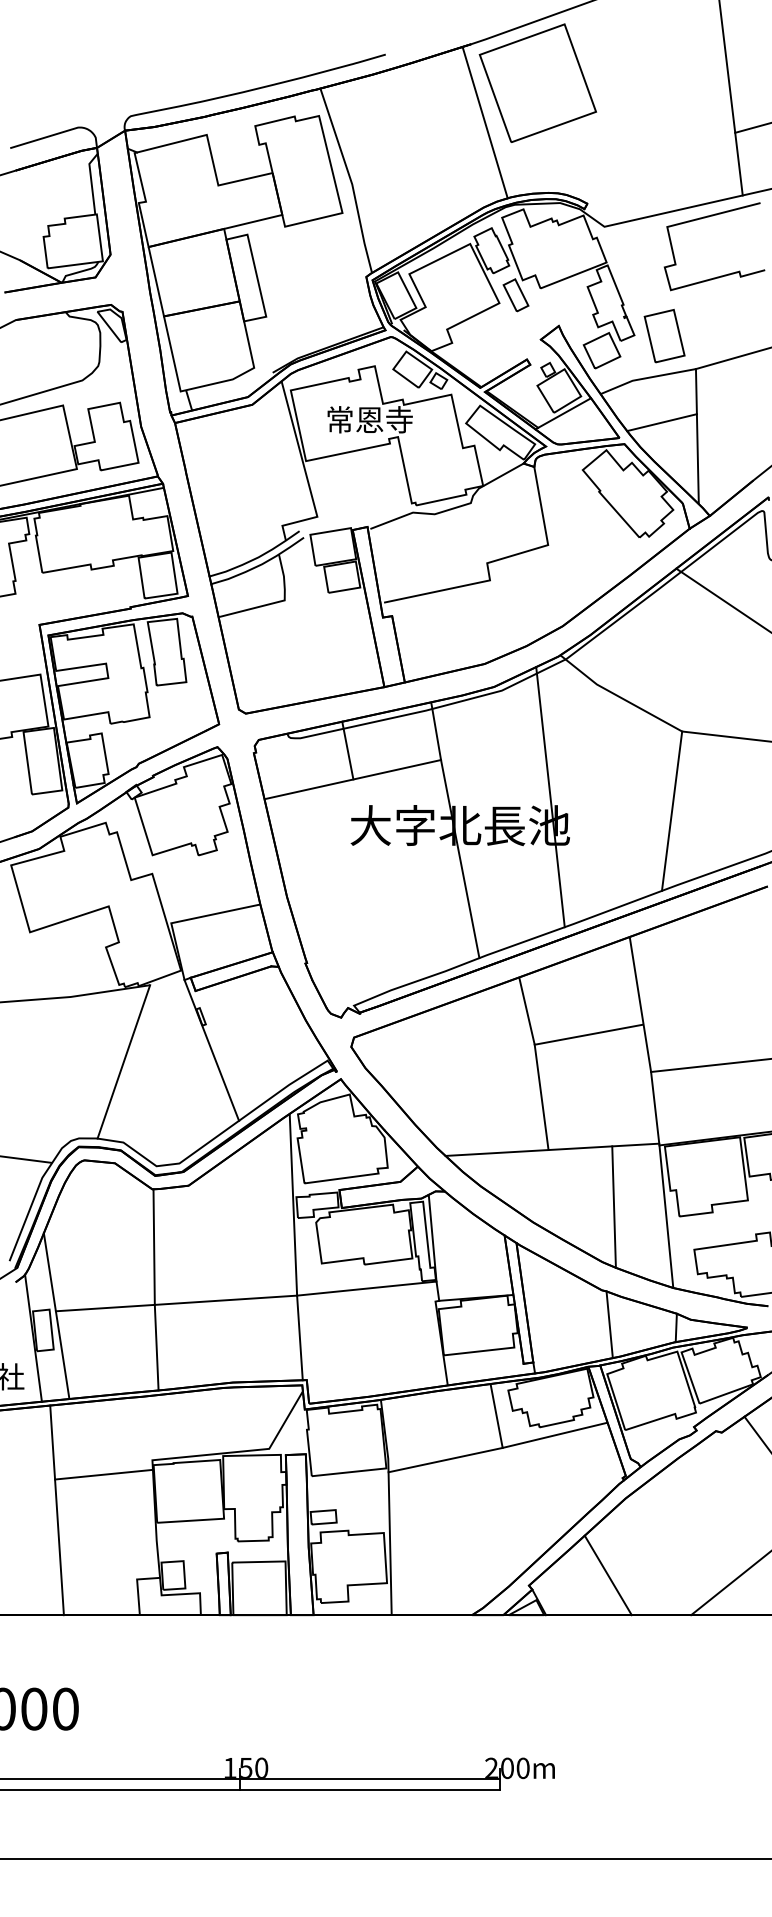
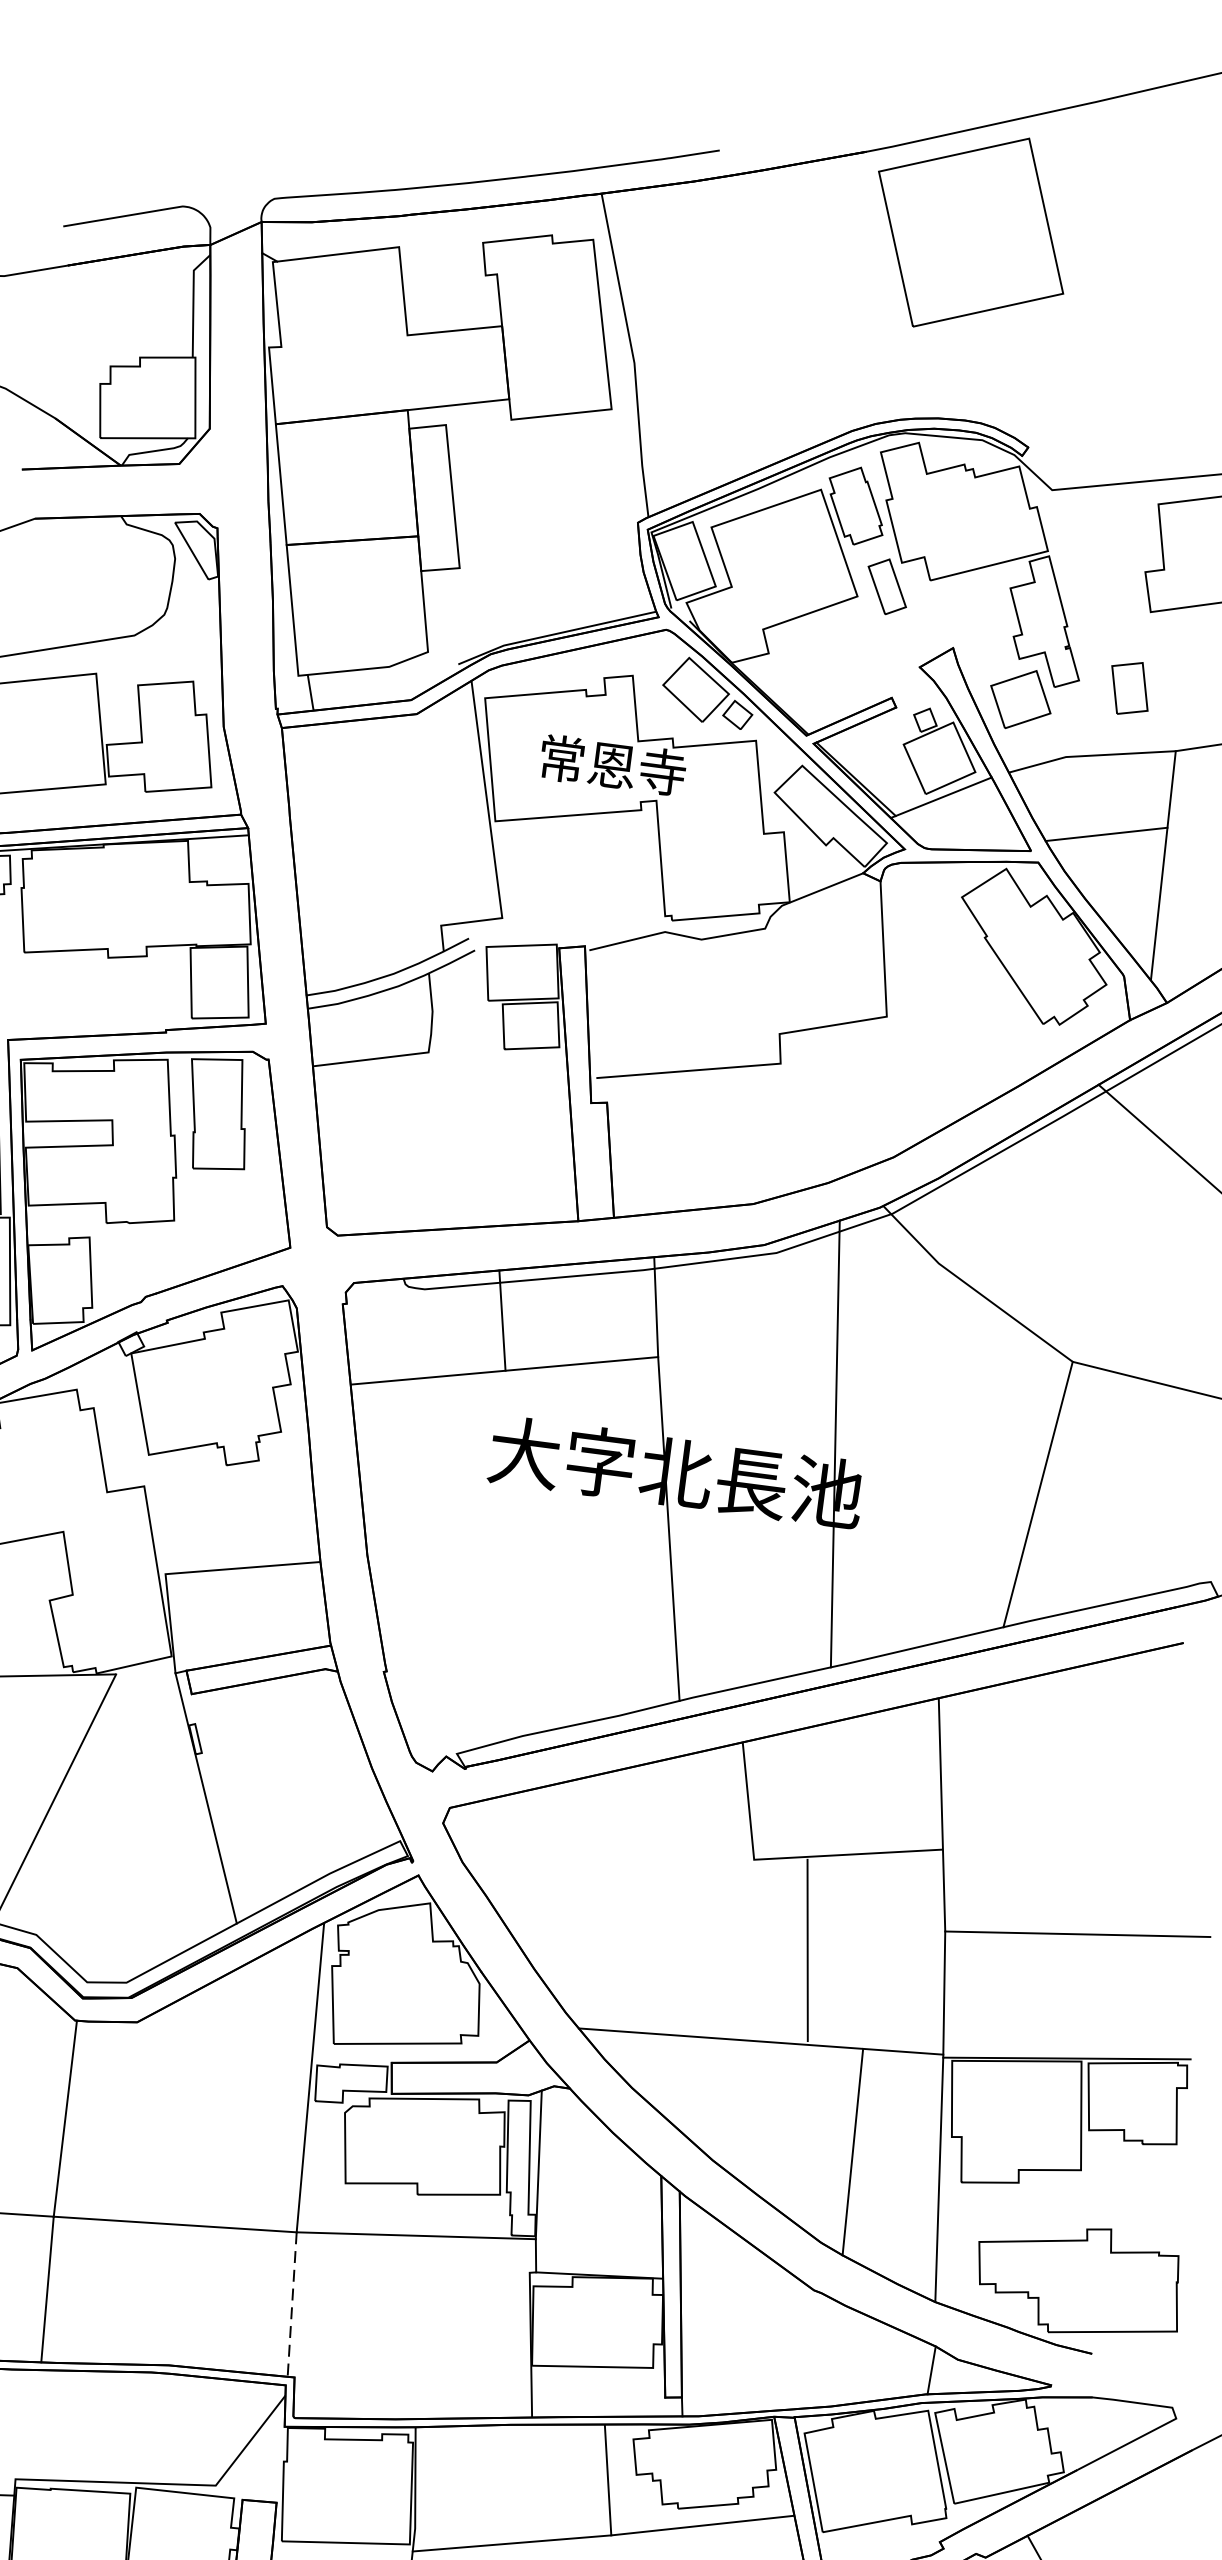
line: (484, 122) -> (871, 287), removed
part: (664, 335) -> (1129, 687), size x0.6
line: (541, 1097) -> (807, 1950), moved
line: (609, 1324) -> (819, 2349), removed
line: (299, 1338) -> (291, 2305), solid -> dashed

